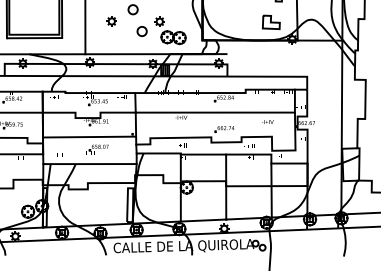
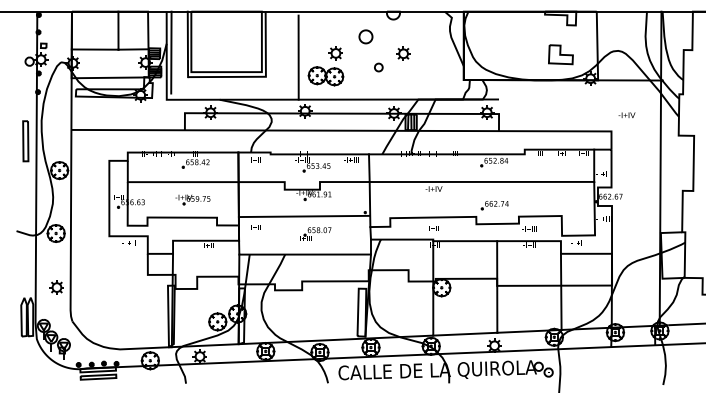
part: (142, 31) -> (378, 67), size x0.6
part: (173, 37) -> (325, 76), moved
text: (267, 121) -> (626, 114), moved
text: (60, 154) -> (255, 227), moved

